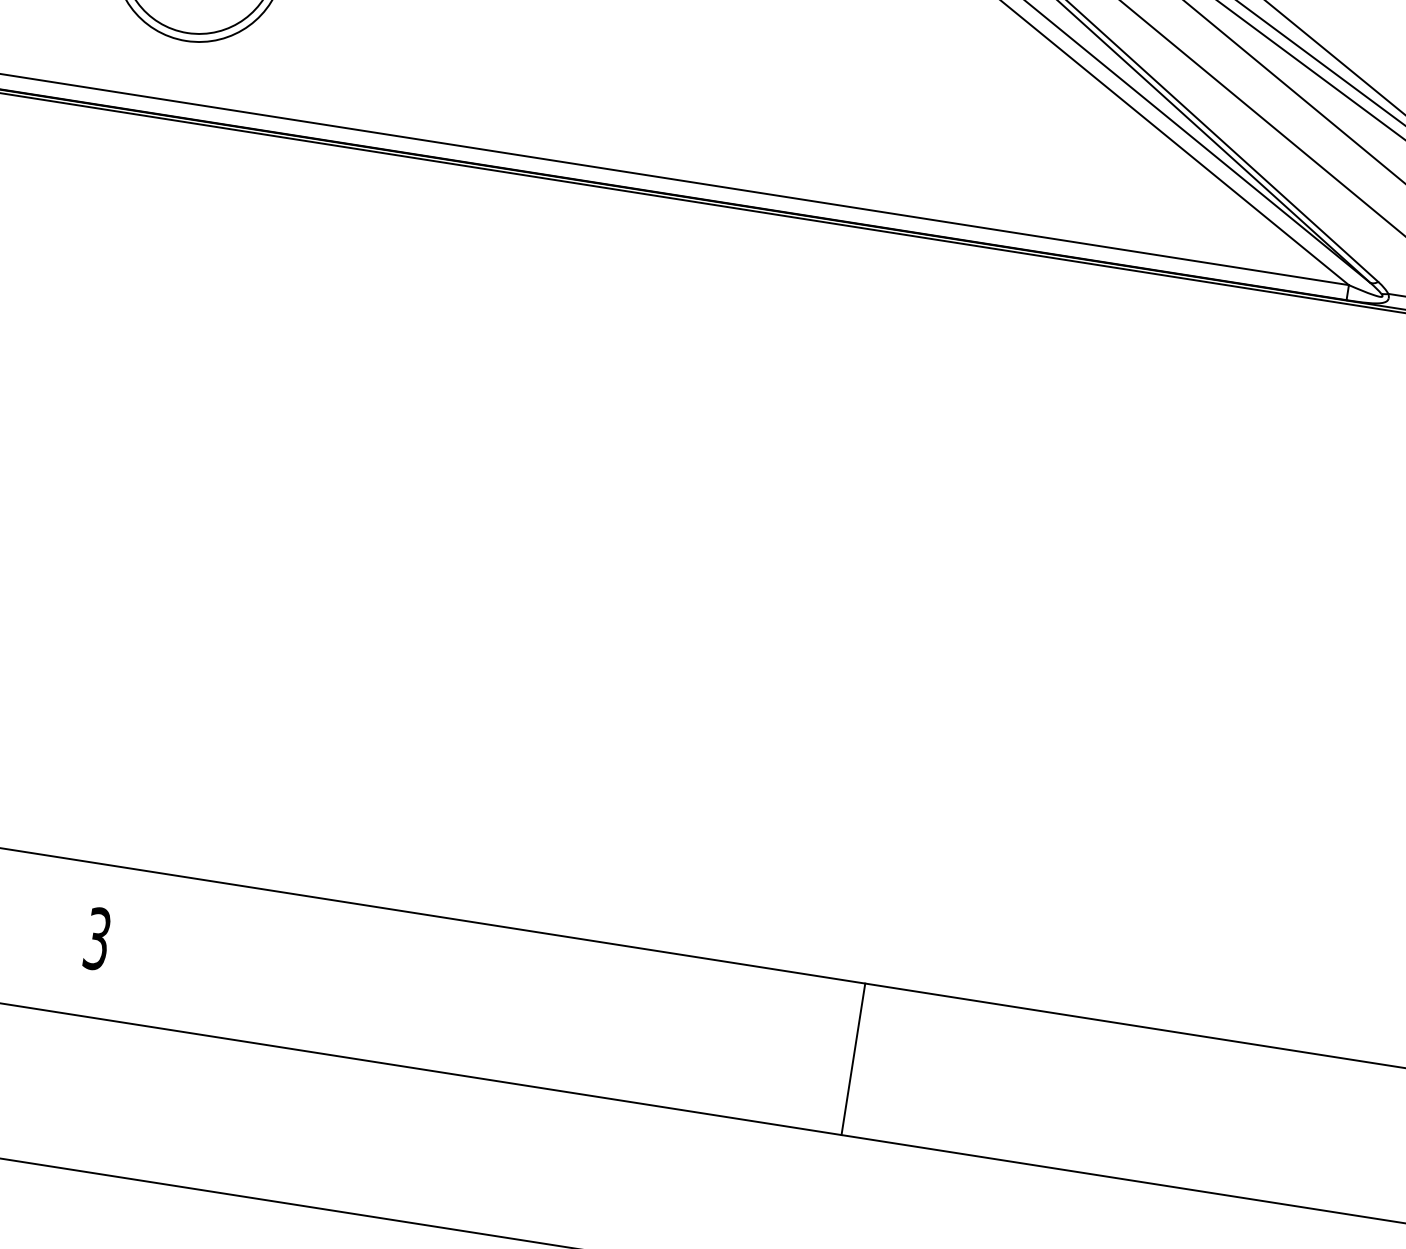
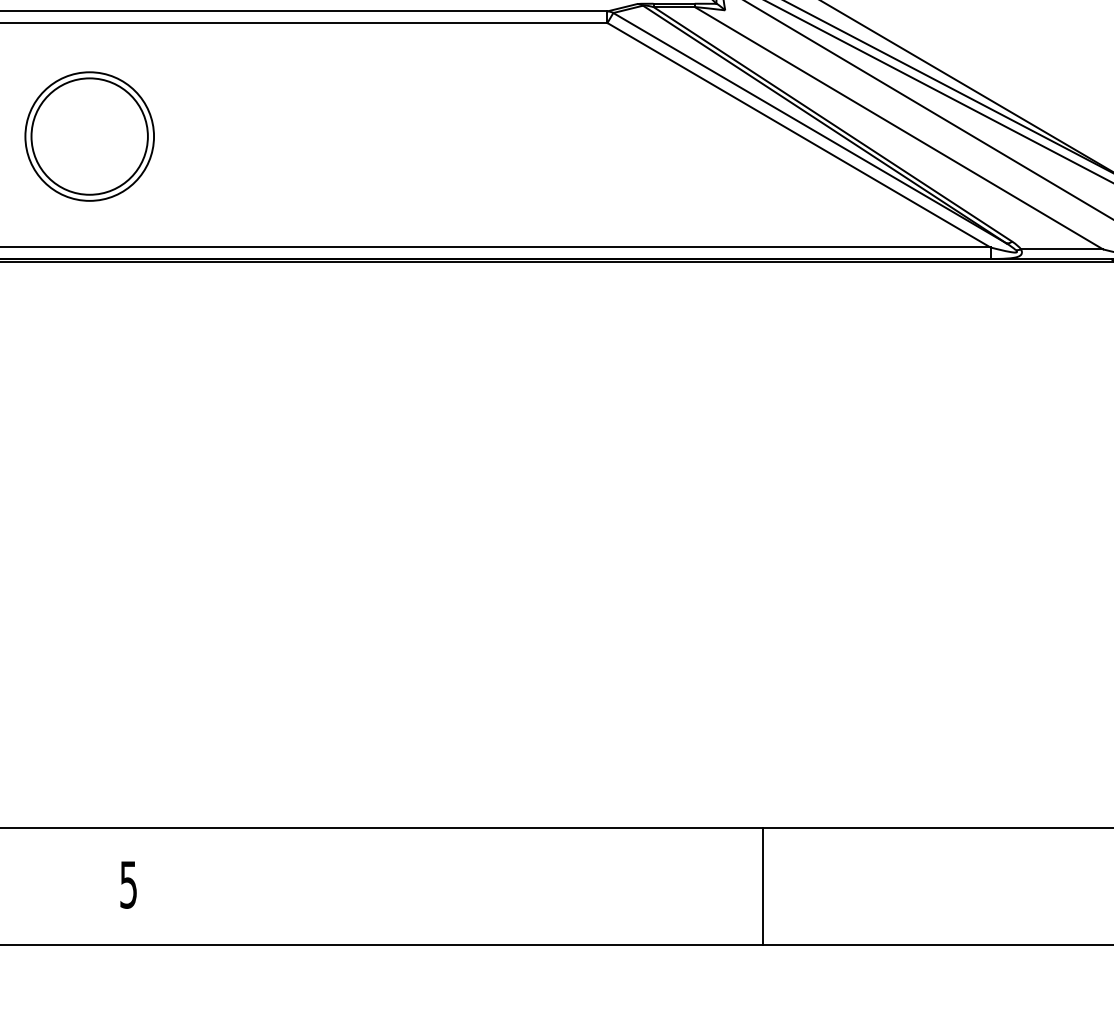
text: (97, 938) -> (128, 884), 3 -> 5
line: (853, 1059) -> (762, 886), moved

